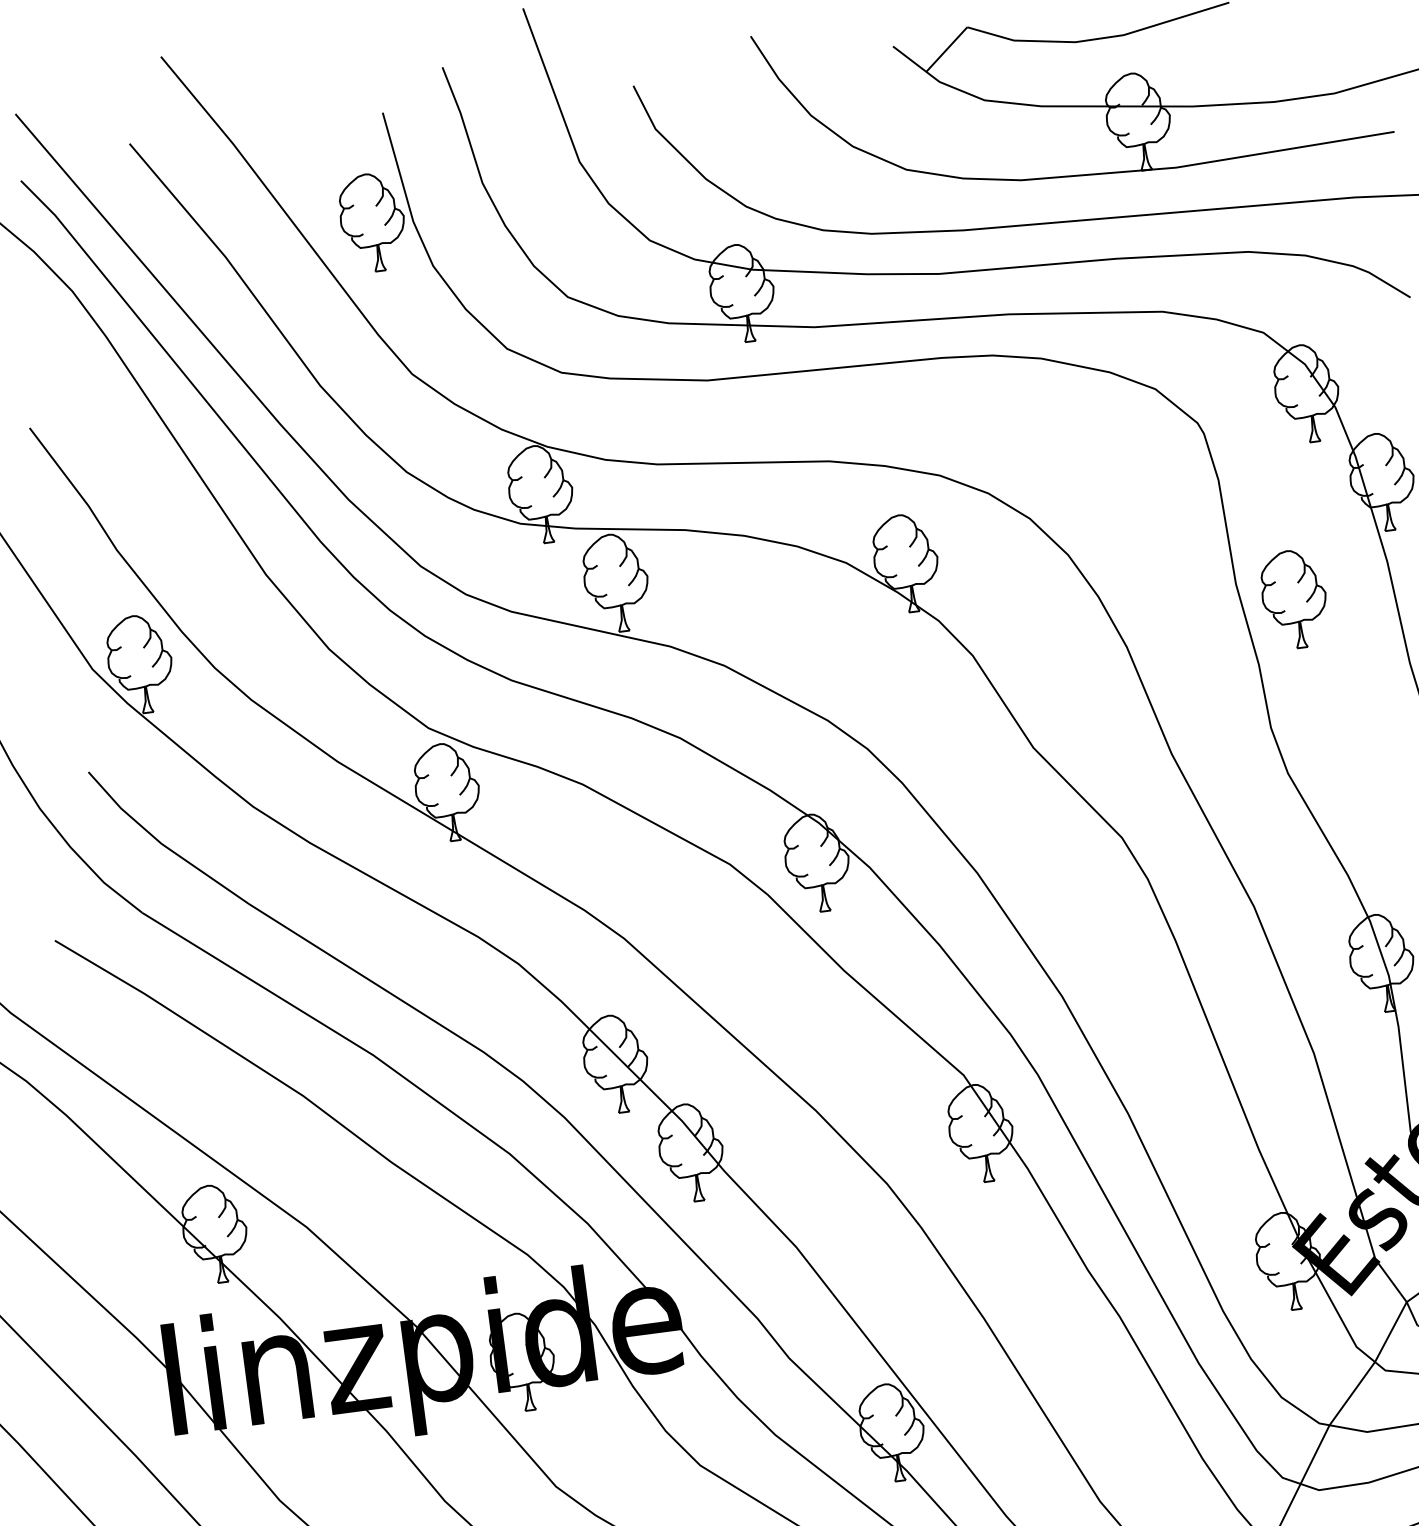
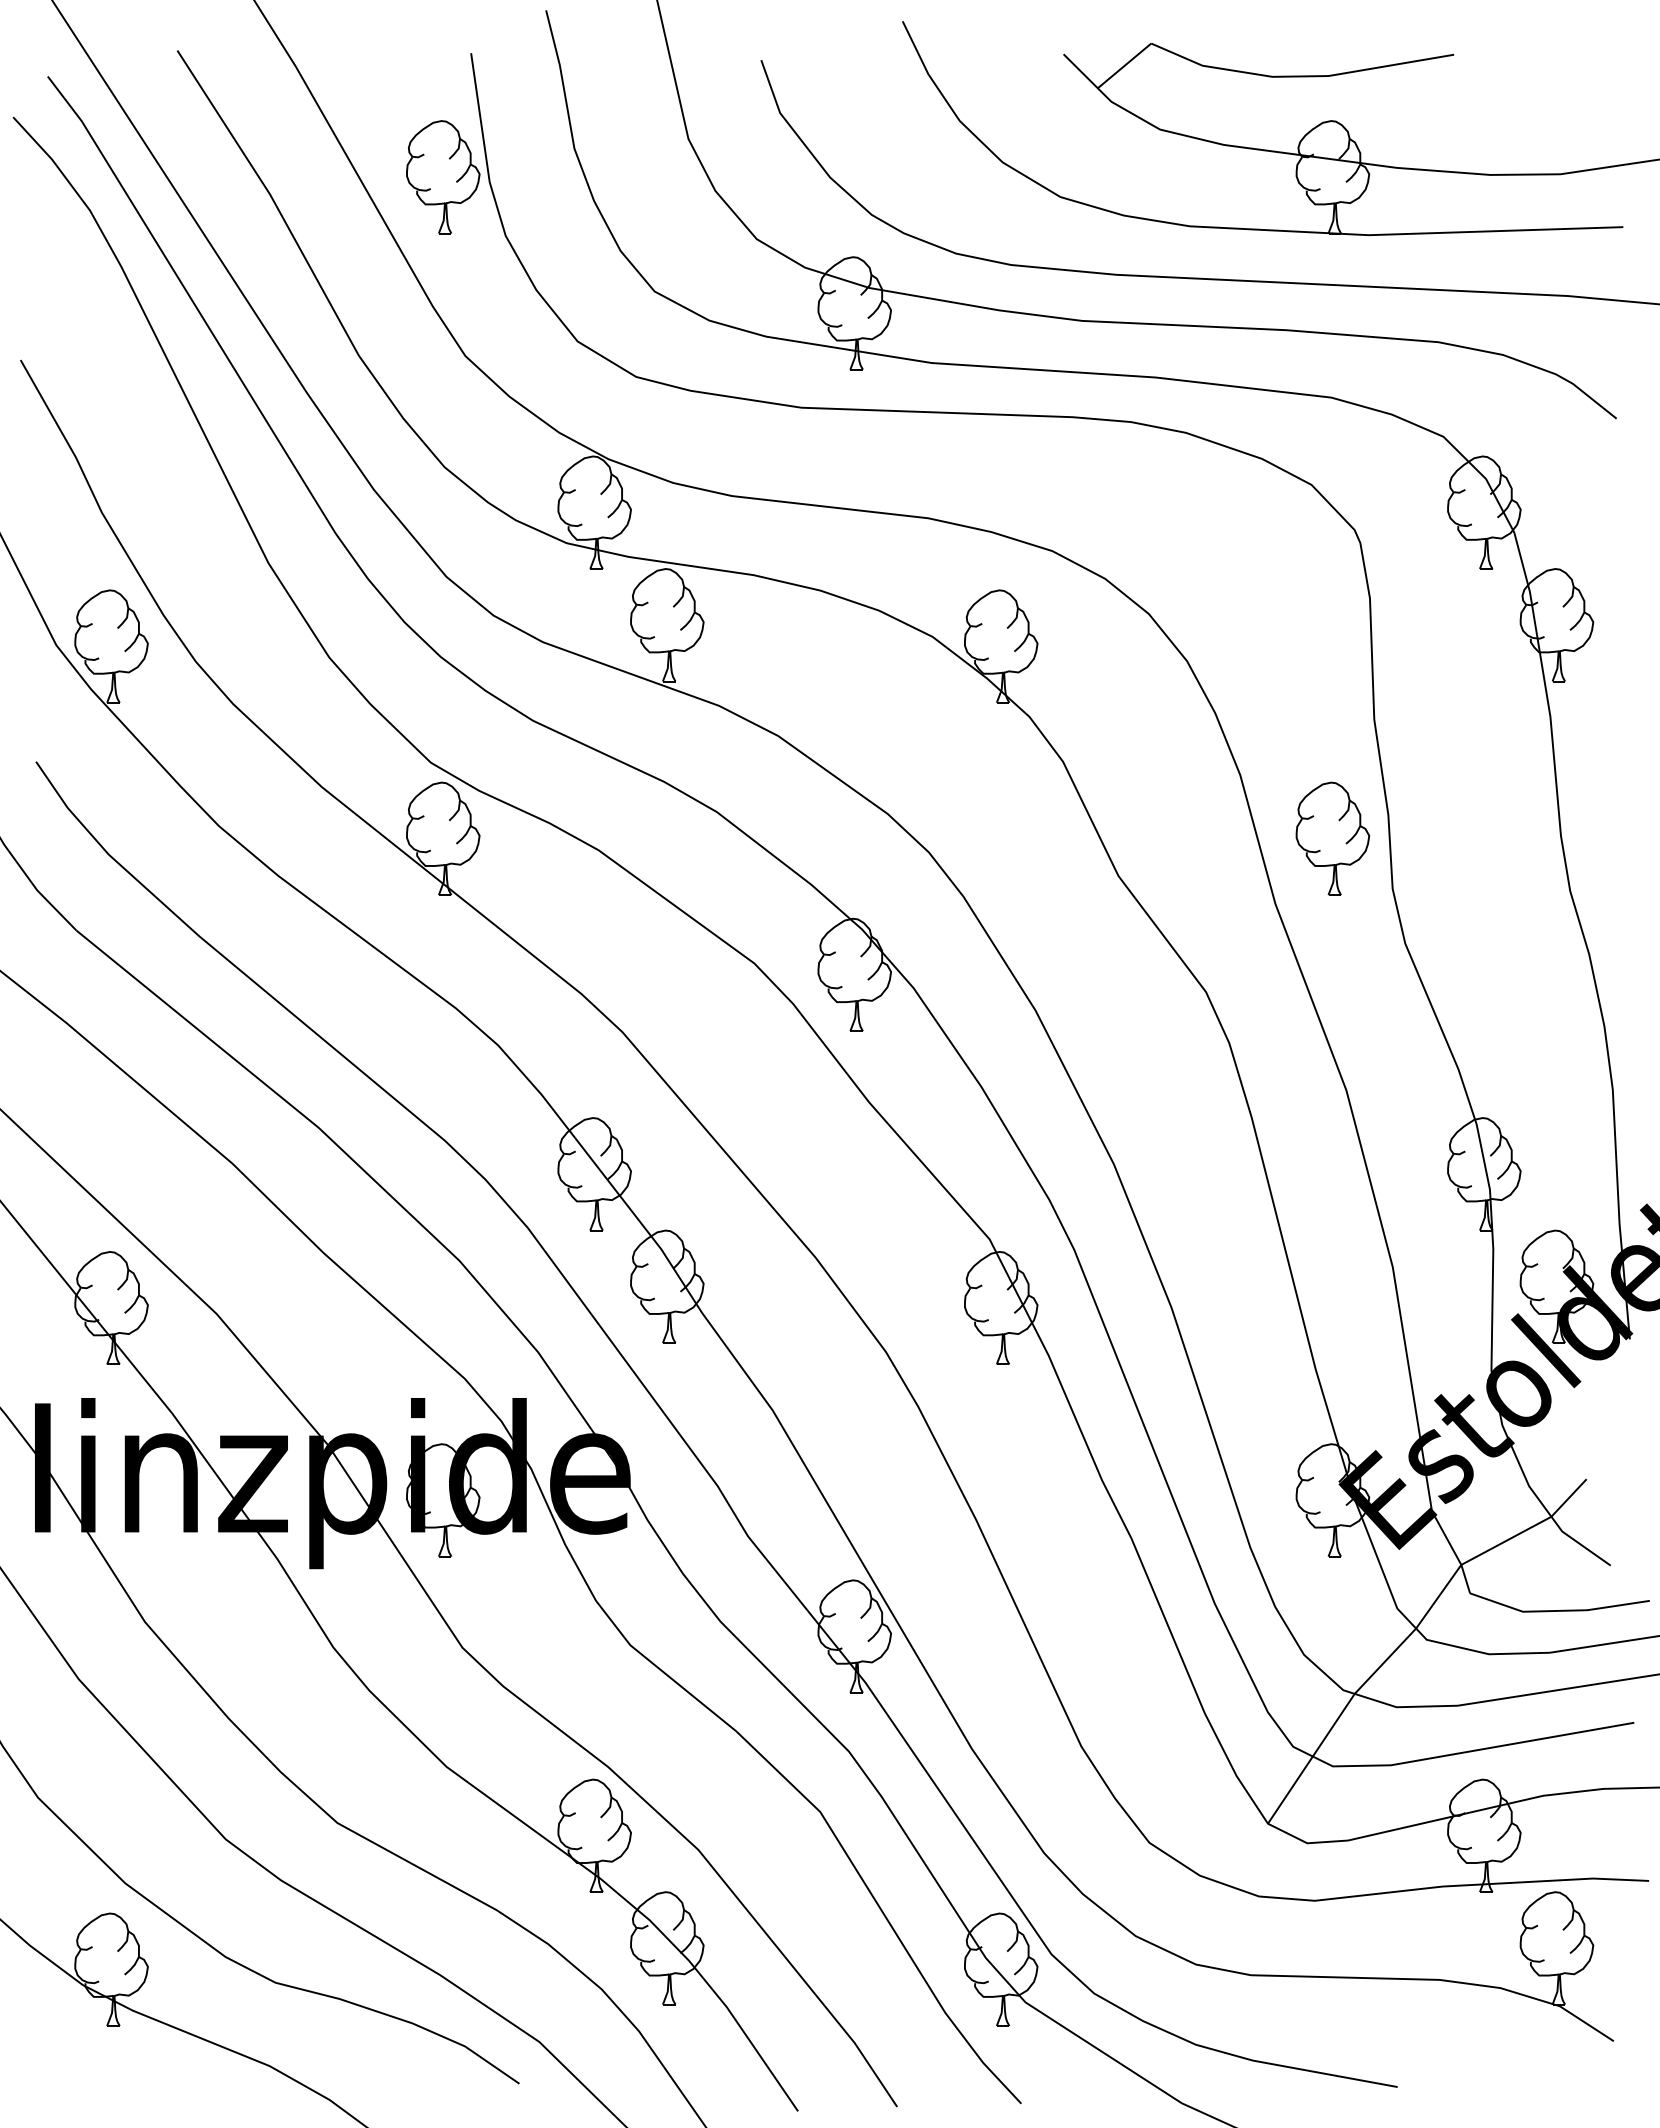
part: (1294, 599) -> (1332, 838), moved

